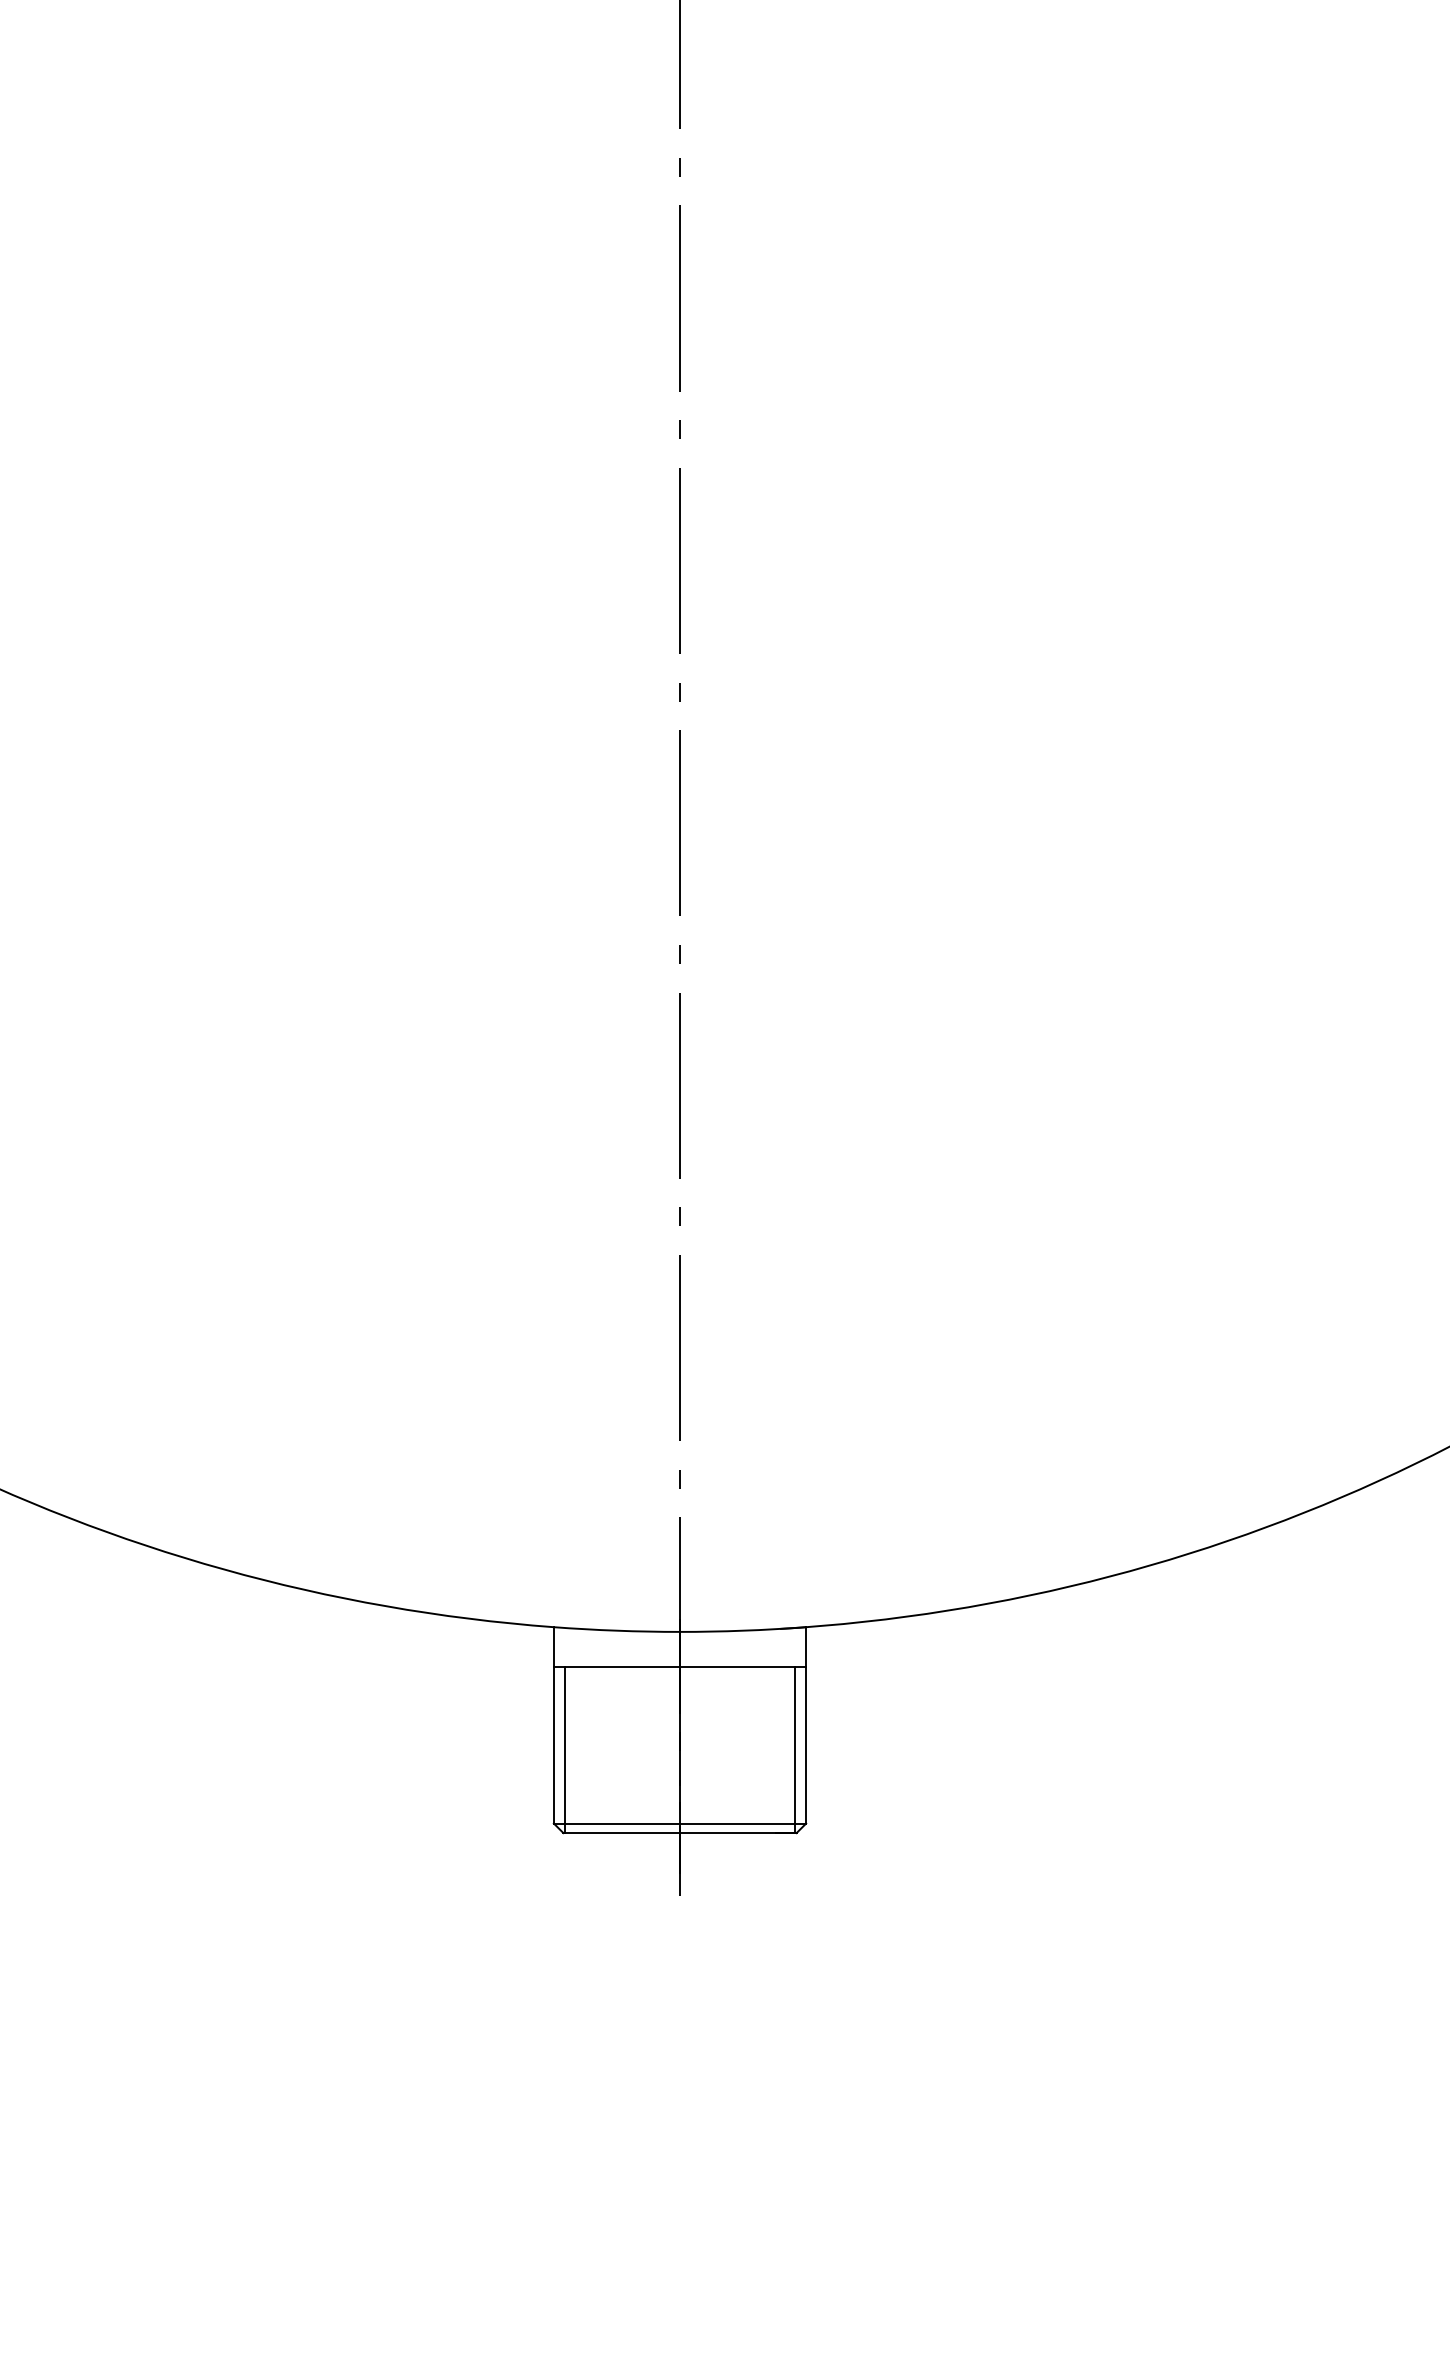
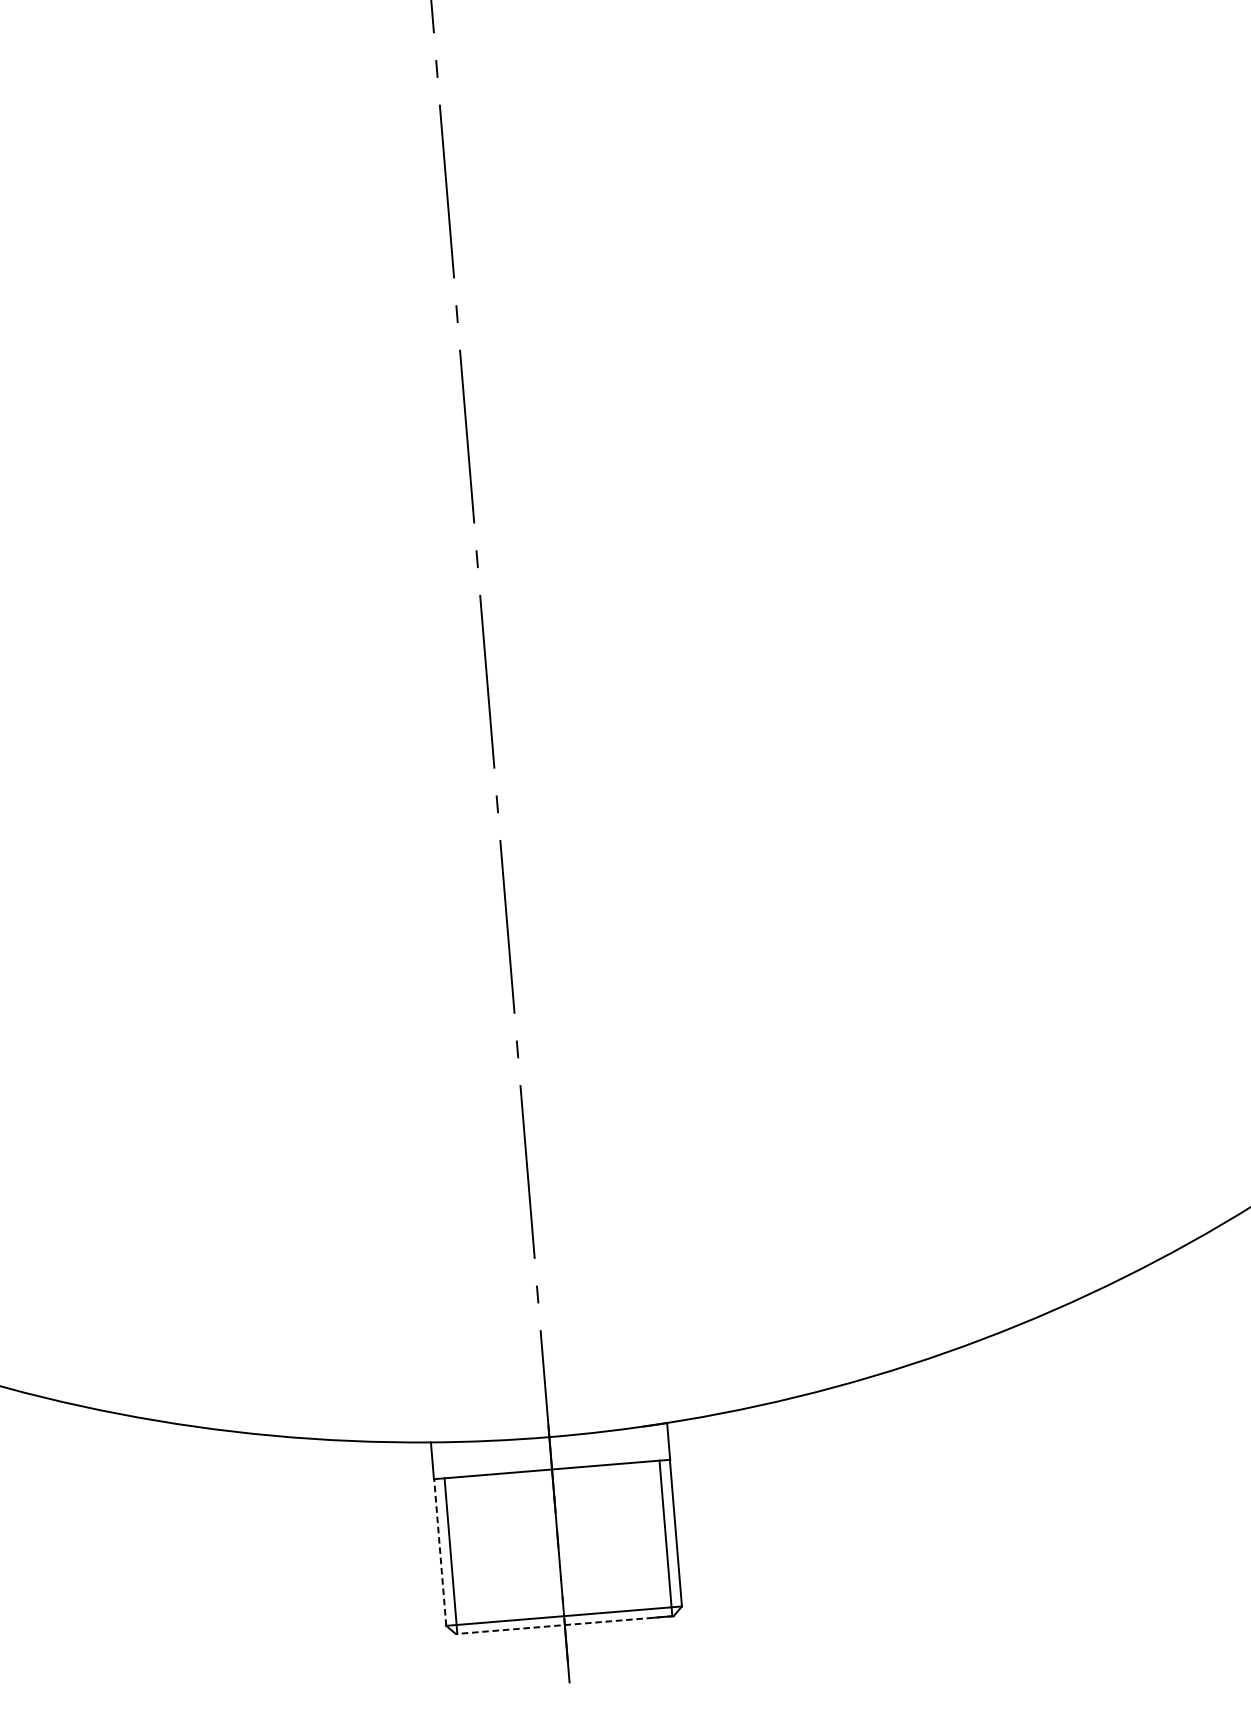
line: (553, 1745) -> (439, 1552), solid -> dashed
line: (680, 1833) -> (565, 1625), solid -> dashed

